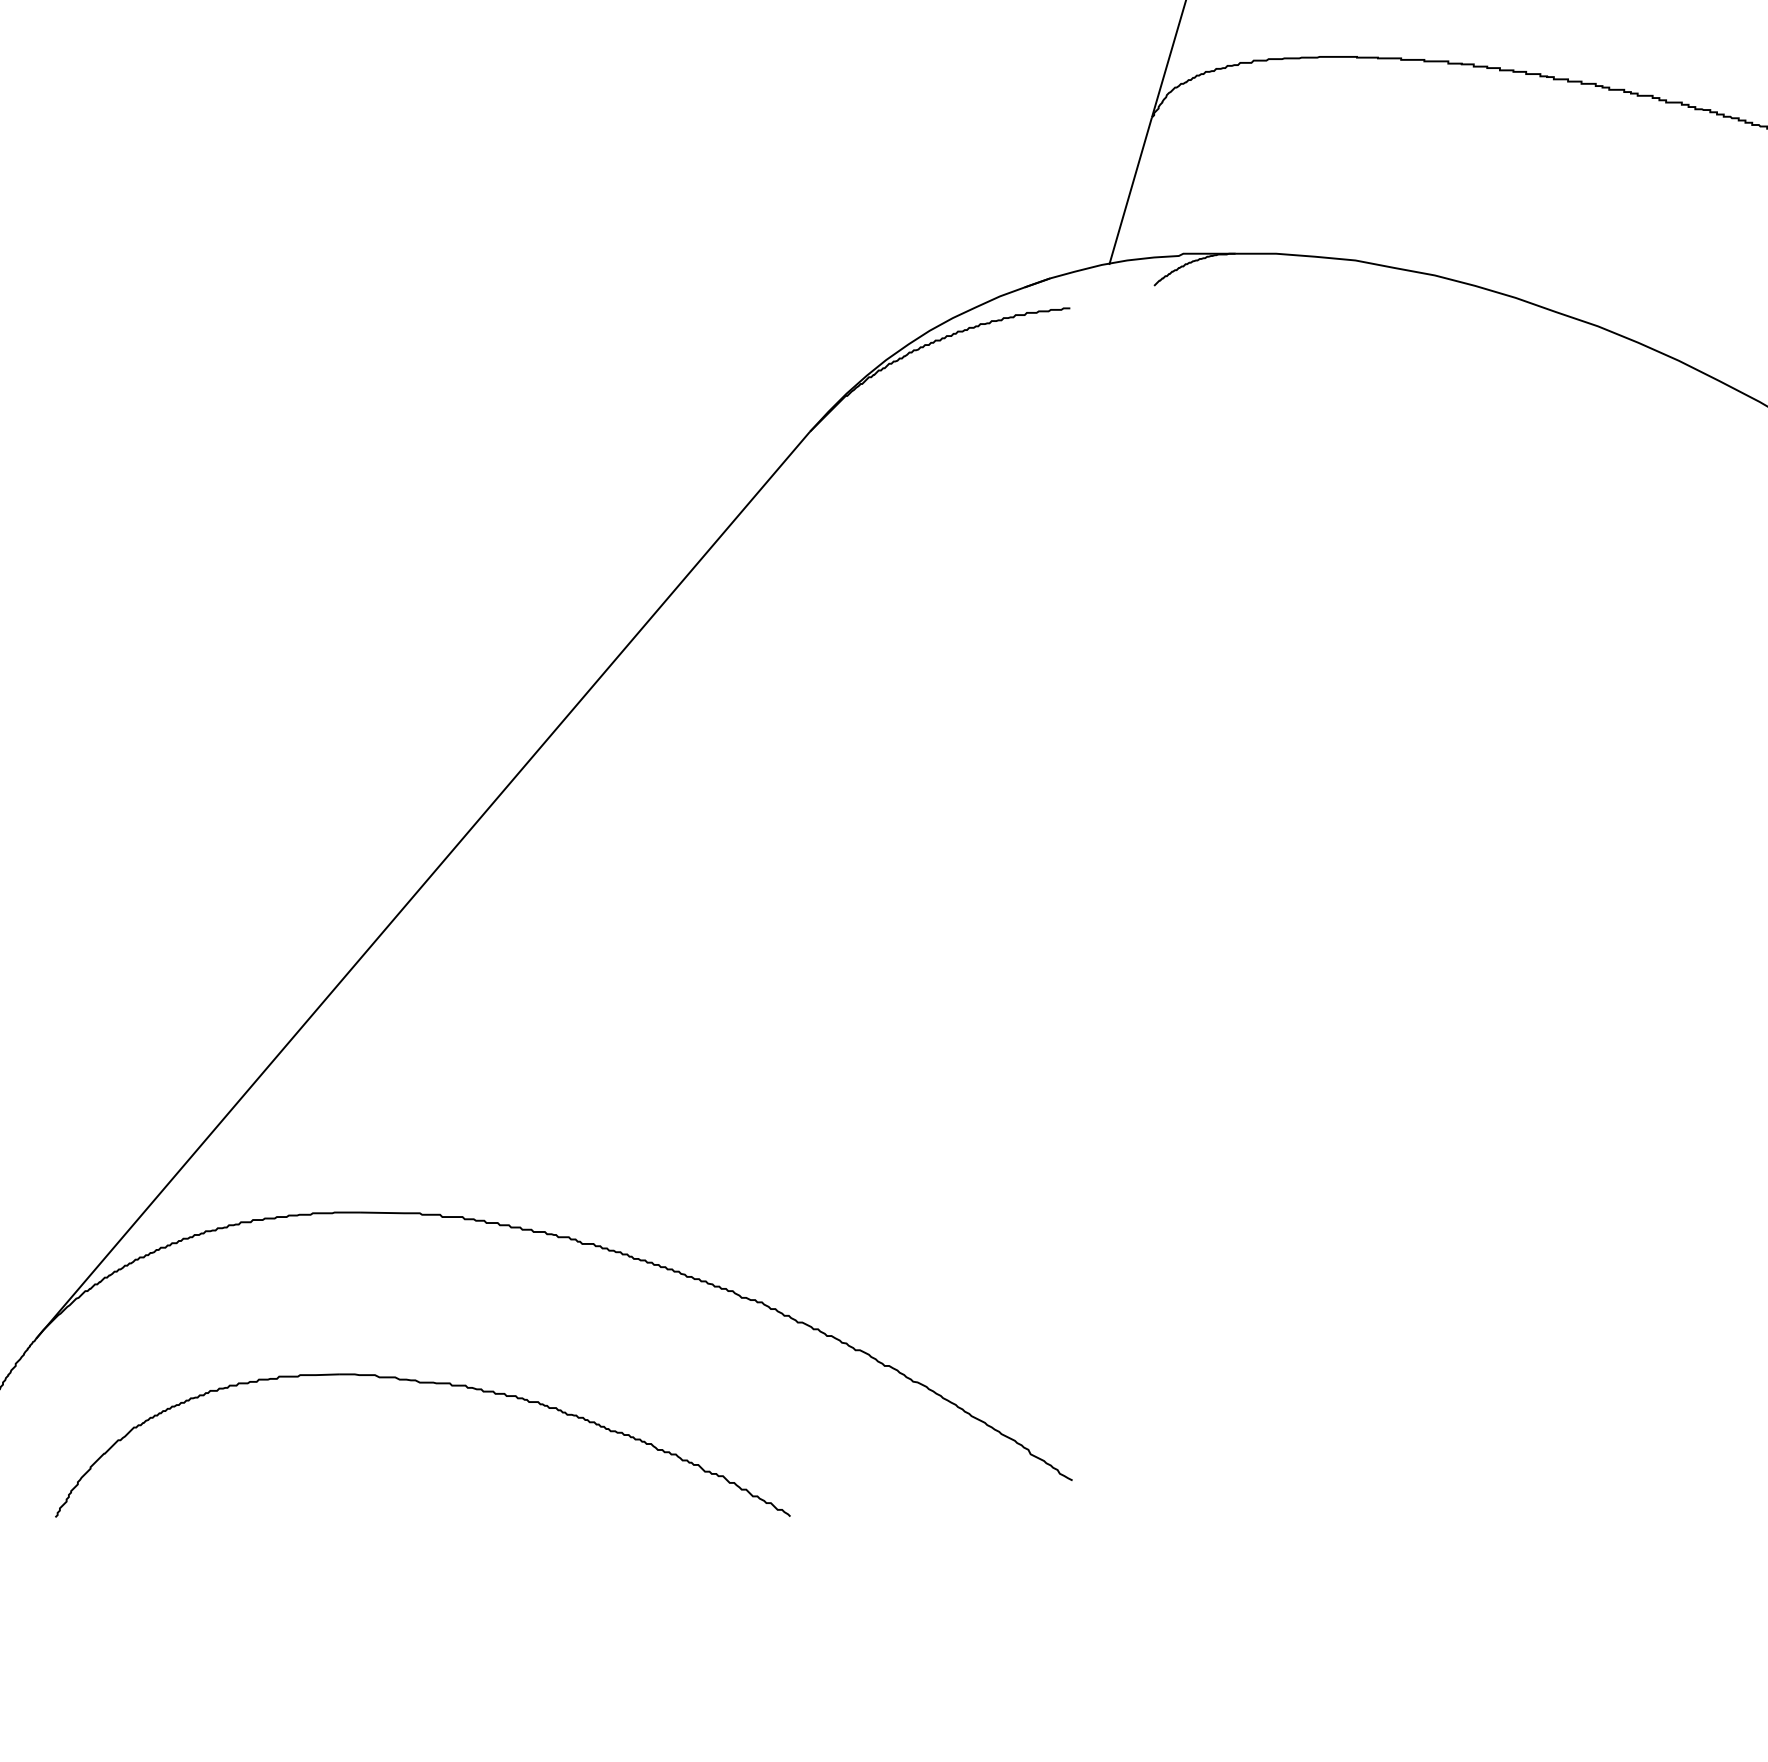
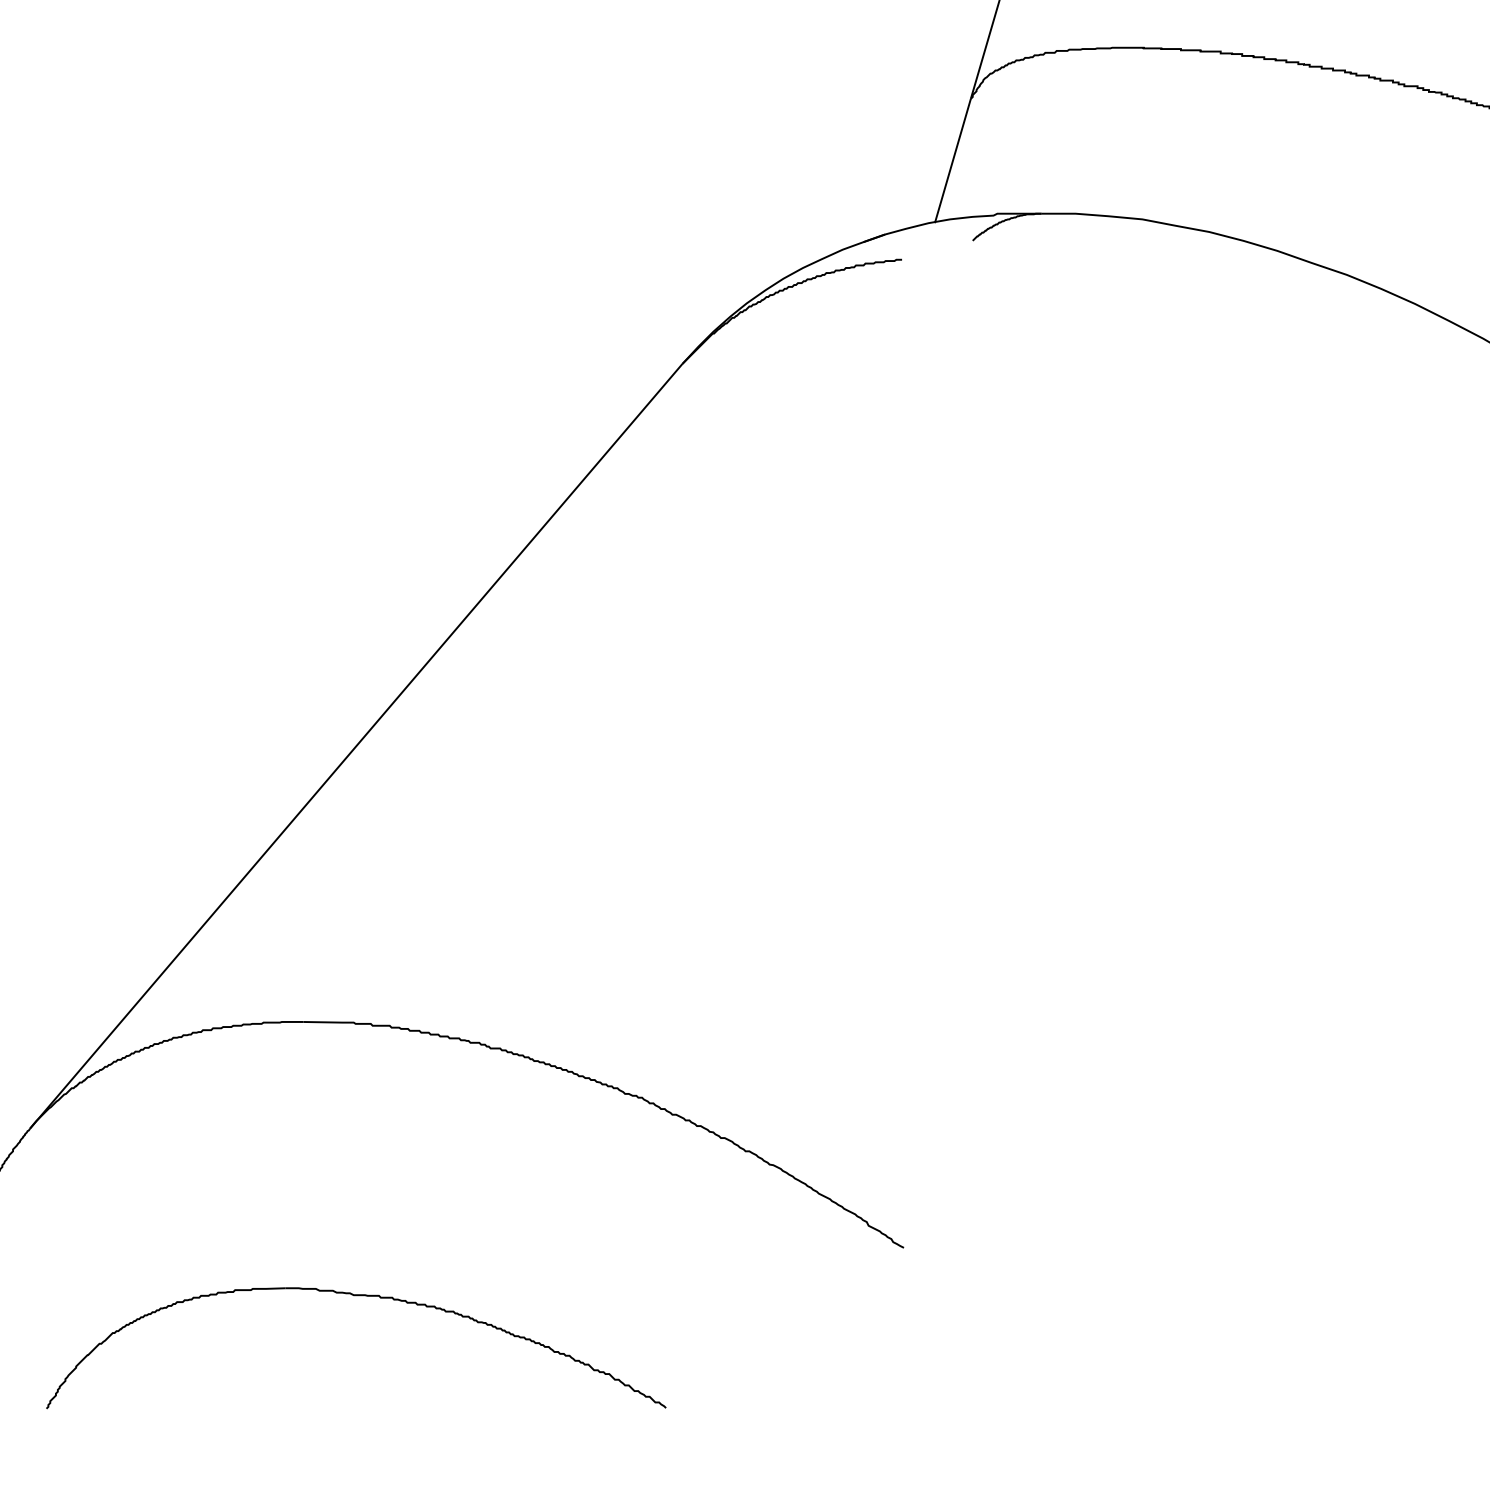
part: (422, 1383) -> (355, 1295), moved

